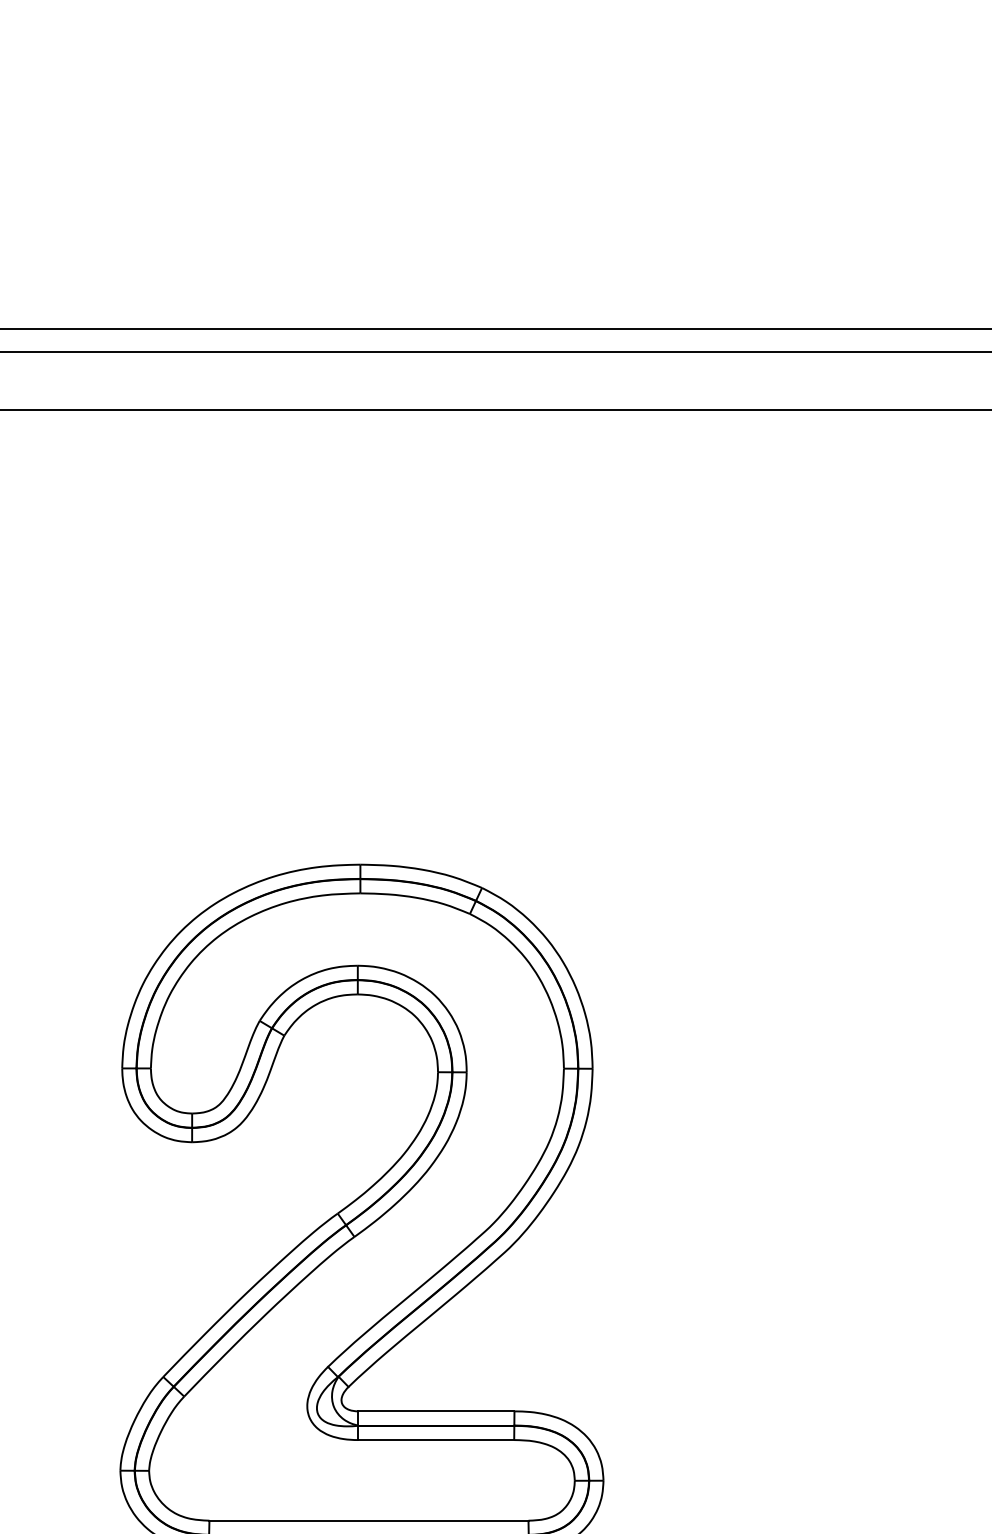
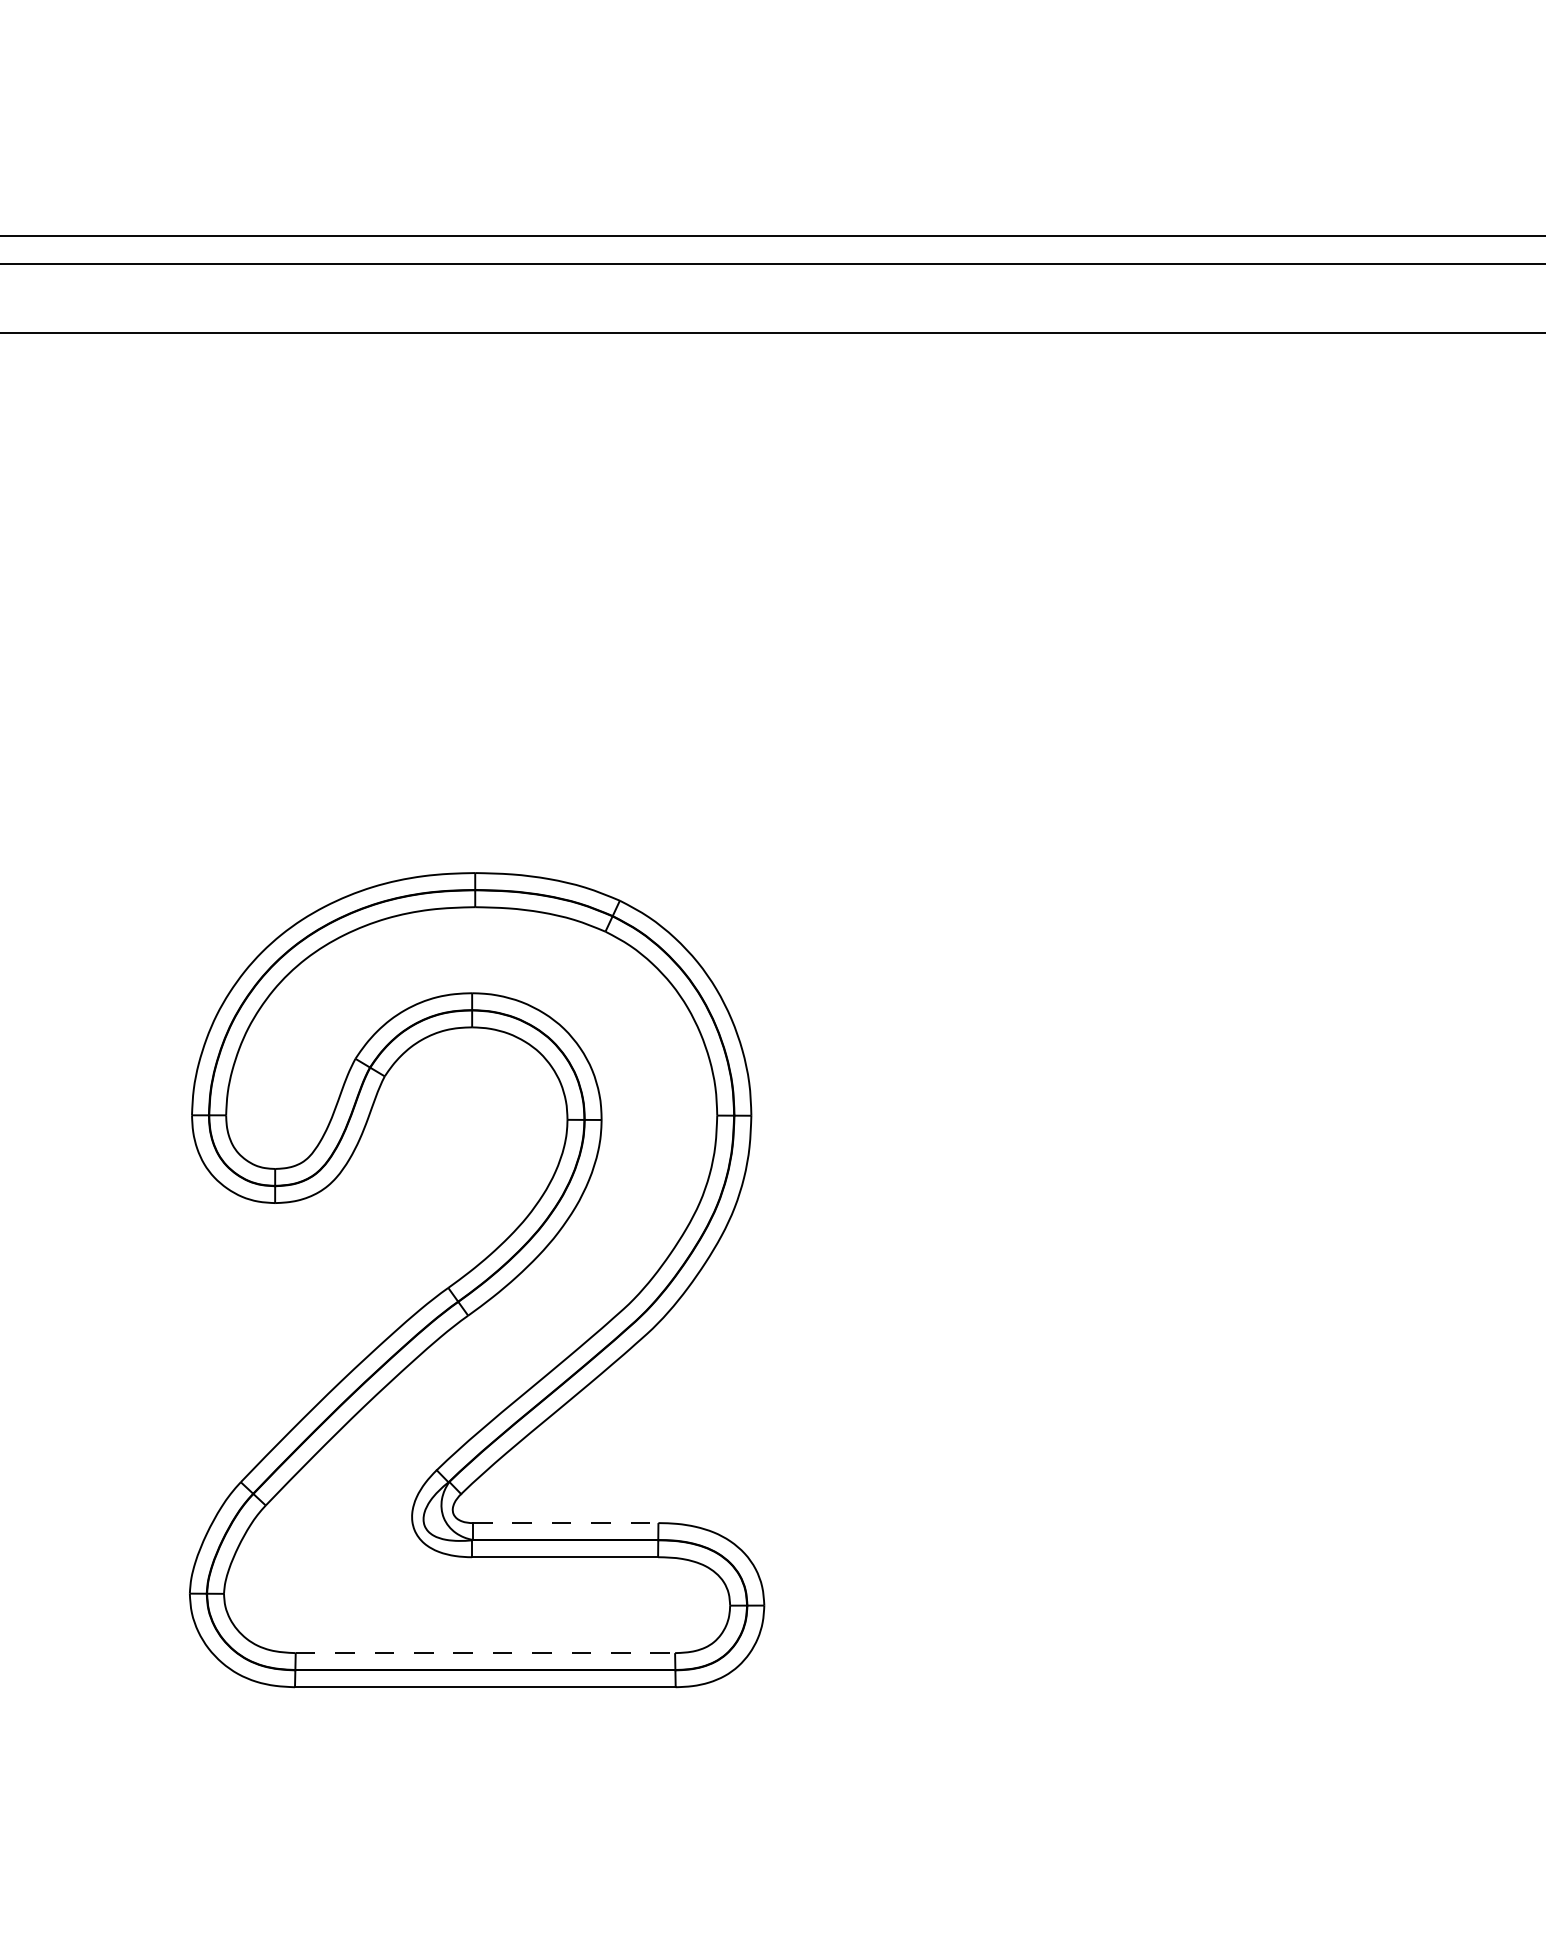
line: (436, 1411) -> (565, 1523), solid -> dashed
line: (369, 1521) -> (485, 1653), solid -> dashed

